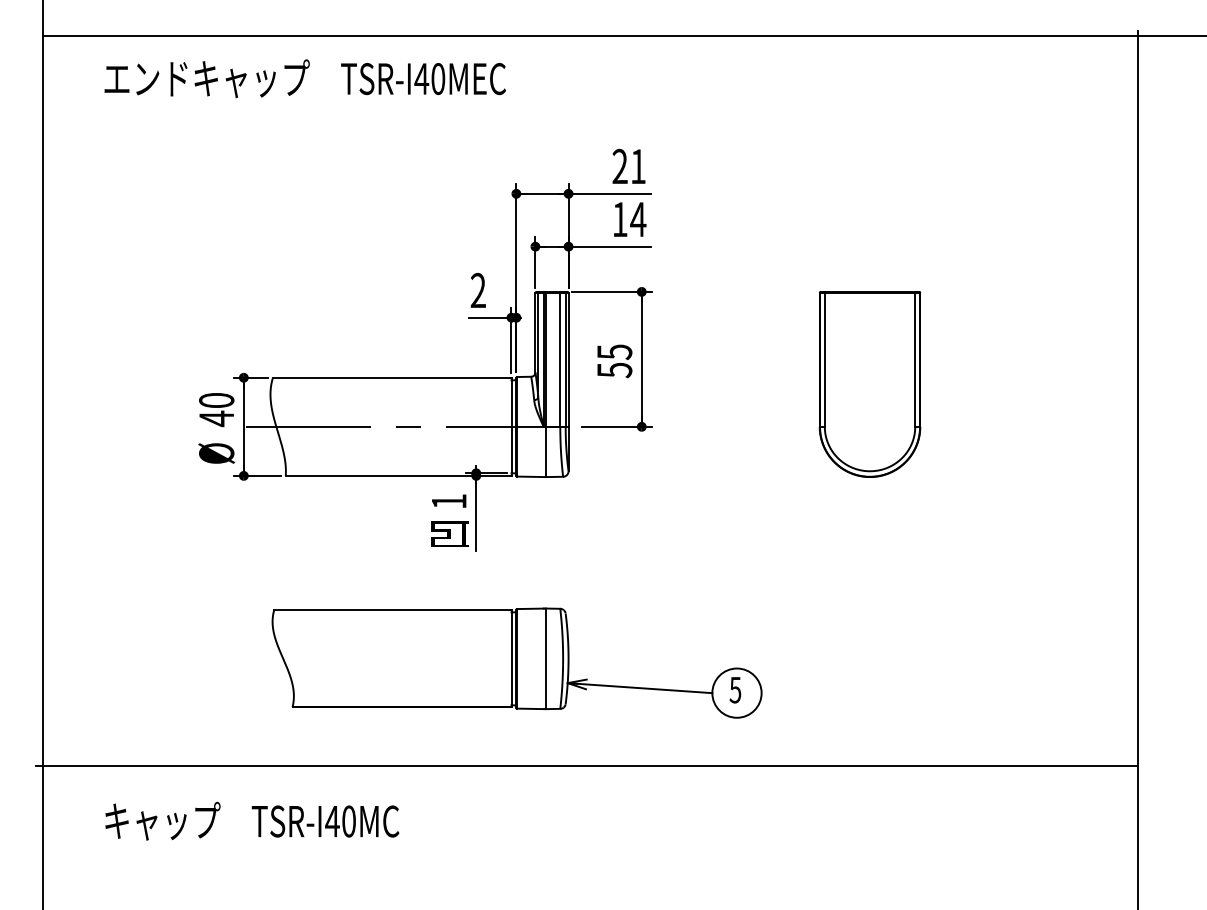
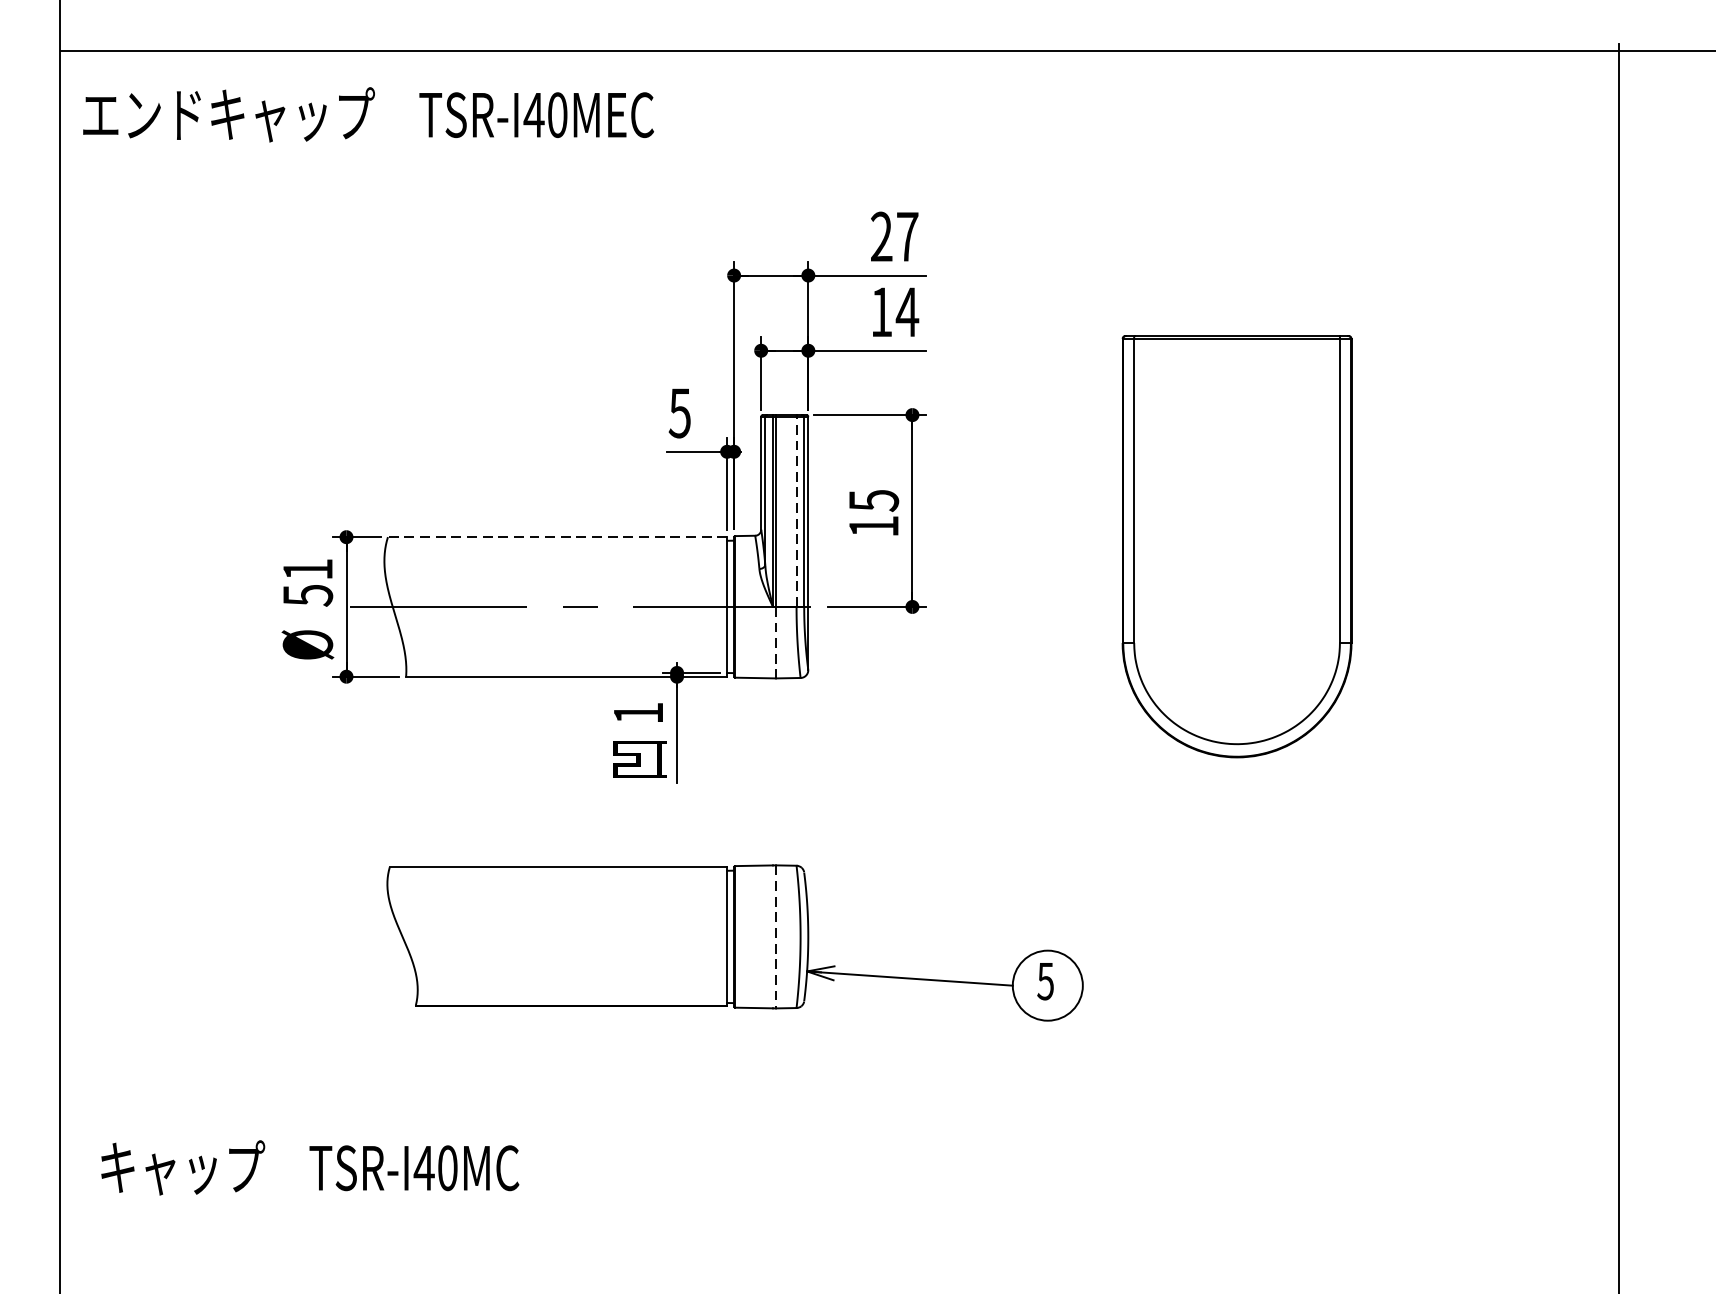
text: (304, 78) -> (367, 114), moved
text: (638, 166) -> (907, 236), 21 -> 27
text: (477, 290) -> (678, 413), 2 -> 5
line: (560, 359) -> (796, 511), solid -> dashed
text: (614, 370) -> (873, 526), 55 -> 15
line: (391, 377) -> (556, 536), solid -> dashed
part: (869, 384) -> (1236, 546), size x1.6
text: (216, 410) -> (307, 583), 40 -> 51
line: (545, 452) -> (775, 643), solid -> dashed
line: (545, 659) -> (775, 937), solid -> dashed
line: (587, 765) -> (835, 1088), removed
text: (252, 820) -> (310, 1166), moved

